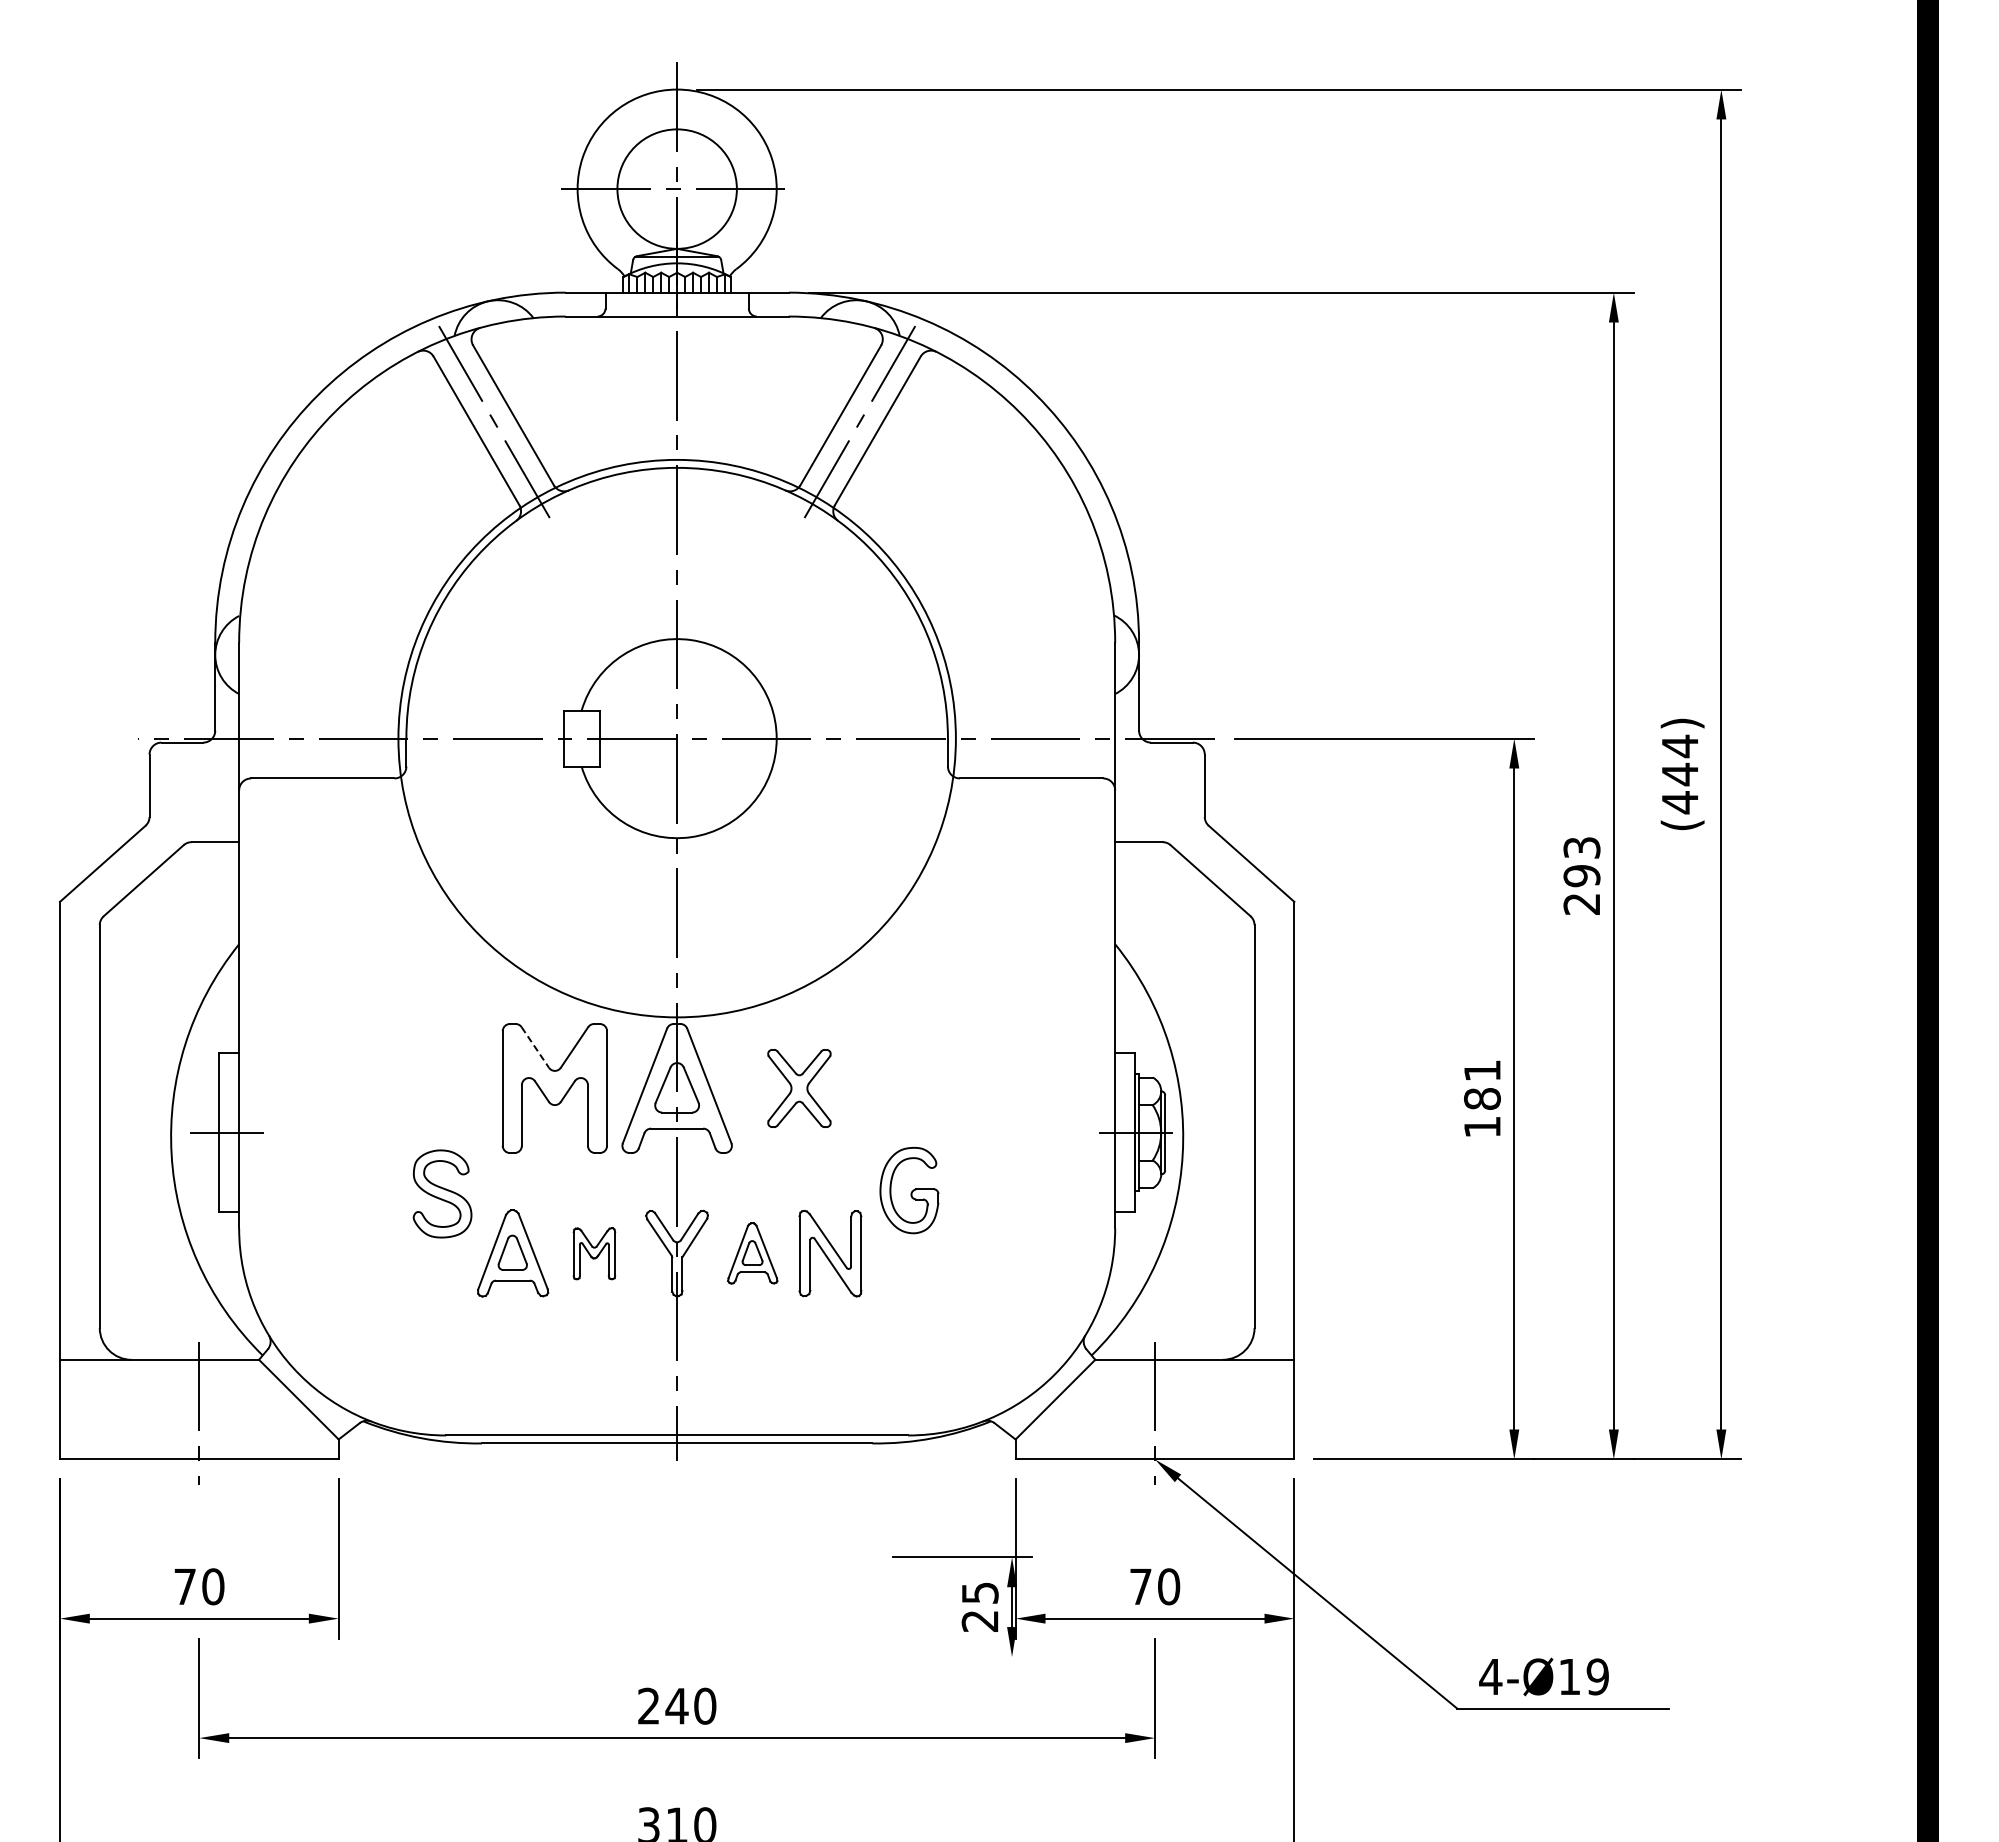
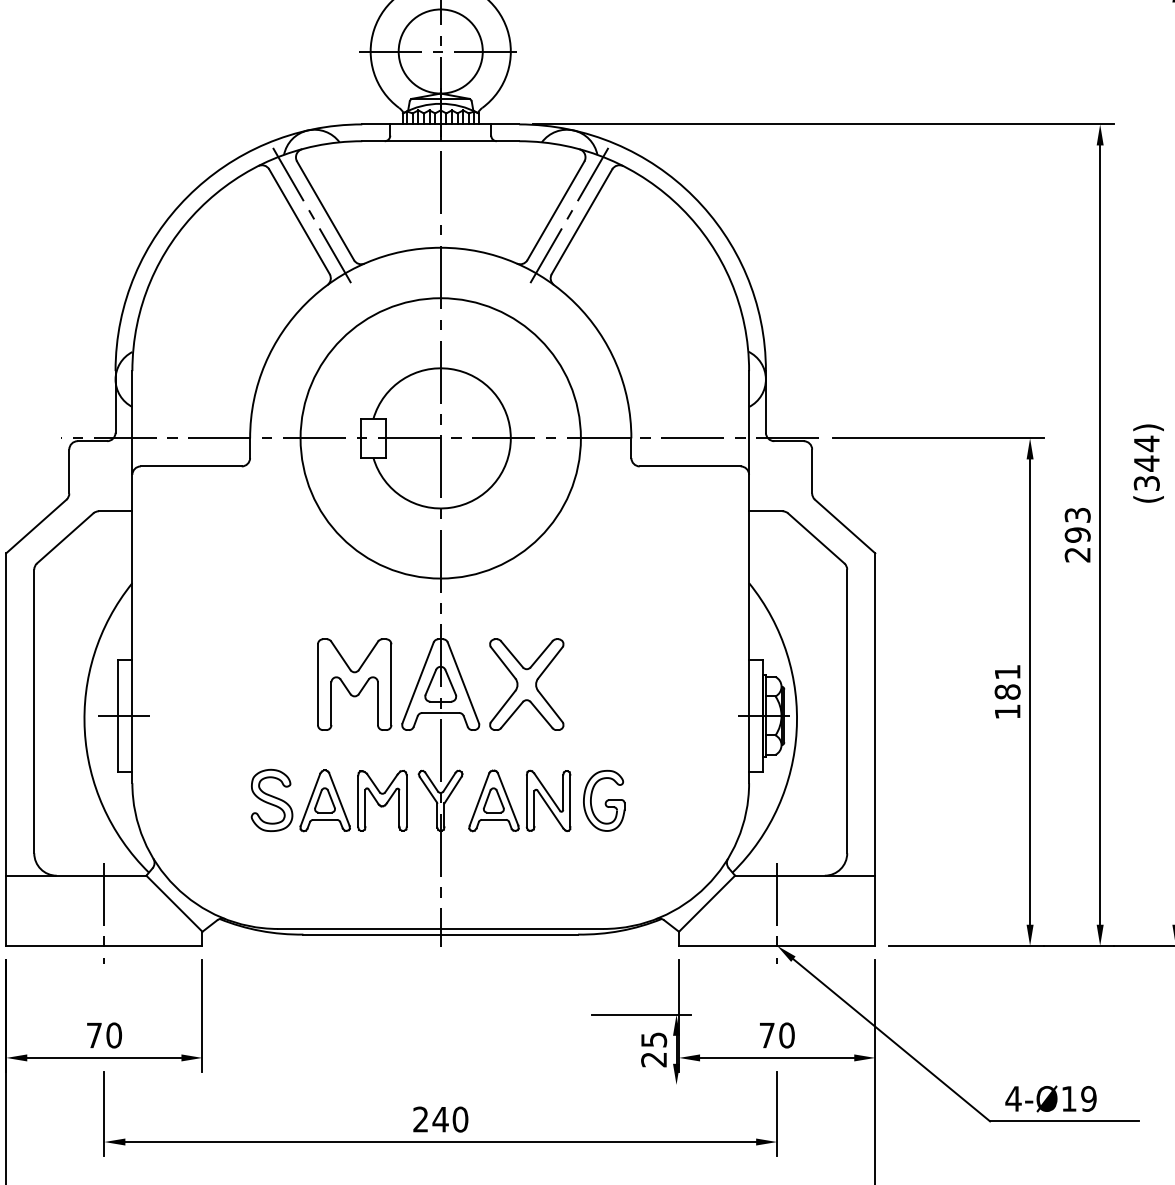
circle: (677, 738) -> (440, 438), size x0.71
text: (1679, 802) -> (1146, 483), (444) -> (344)
line: (535, 1047) -> (341, 655), dashed -> solid
part: (799, 1088) -> (526, 684), size x1.67
part: (909, 1190) -> (604, 800), moved
part: (442, 1193) -> (272, 800), moved
part: (594, 1253) -> (382, 800), size x1.67
part: (752, 1253) -> (493, 800), size x1.43

